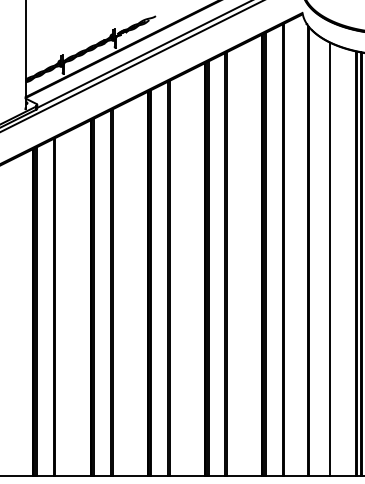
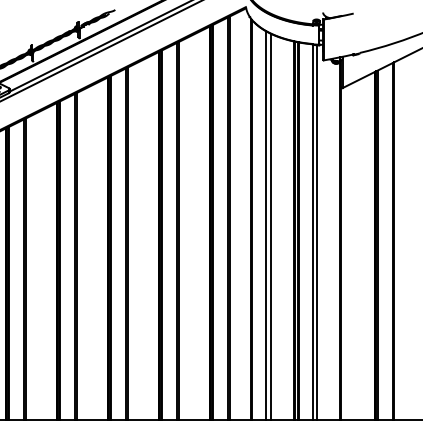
line: (325, 258) -> (266, 225), added

